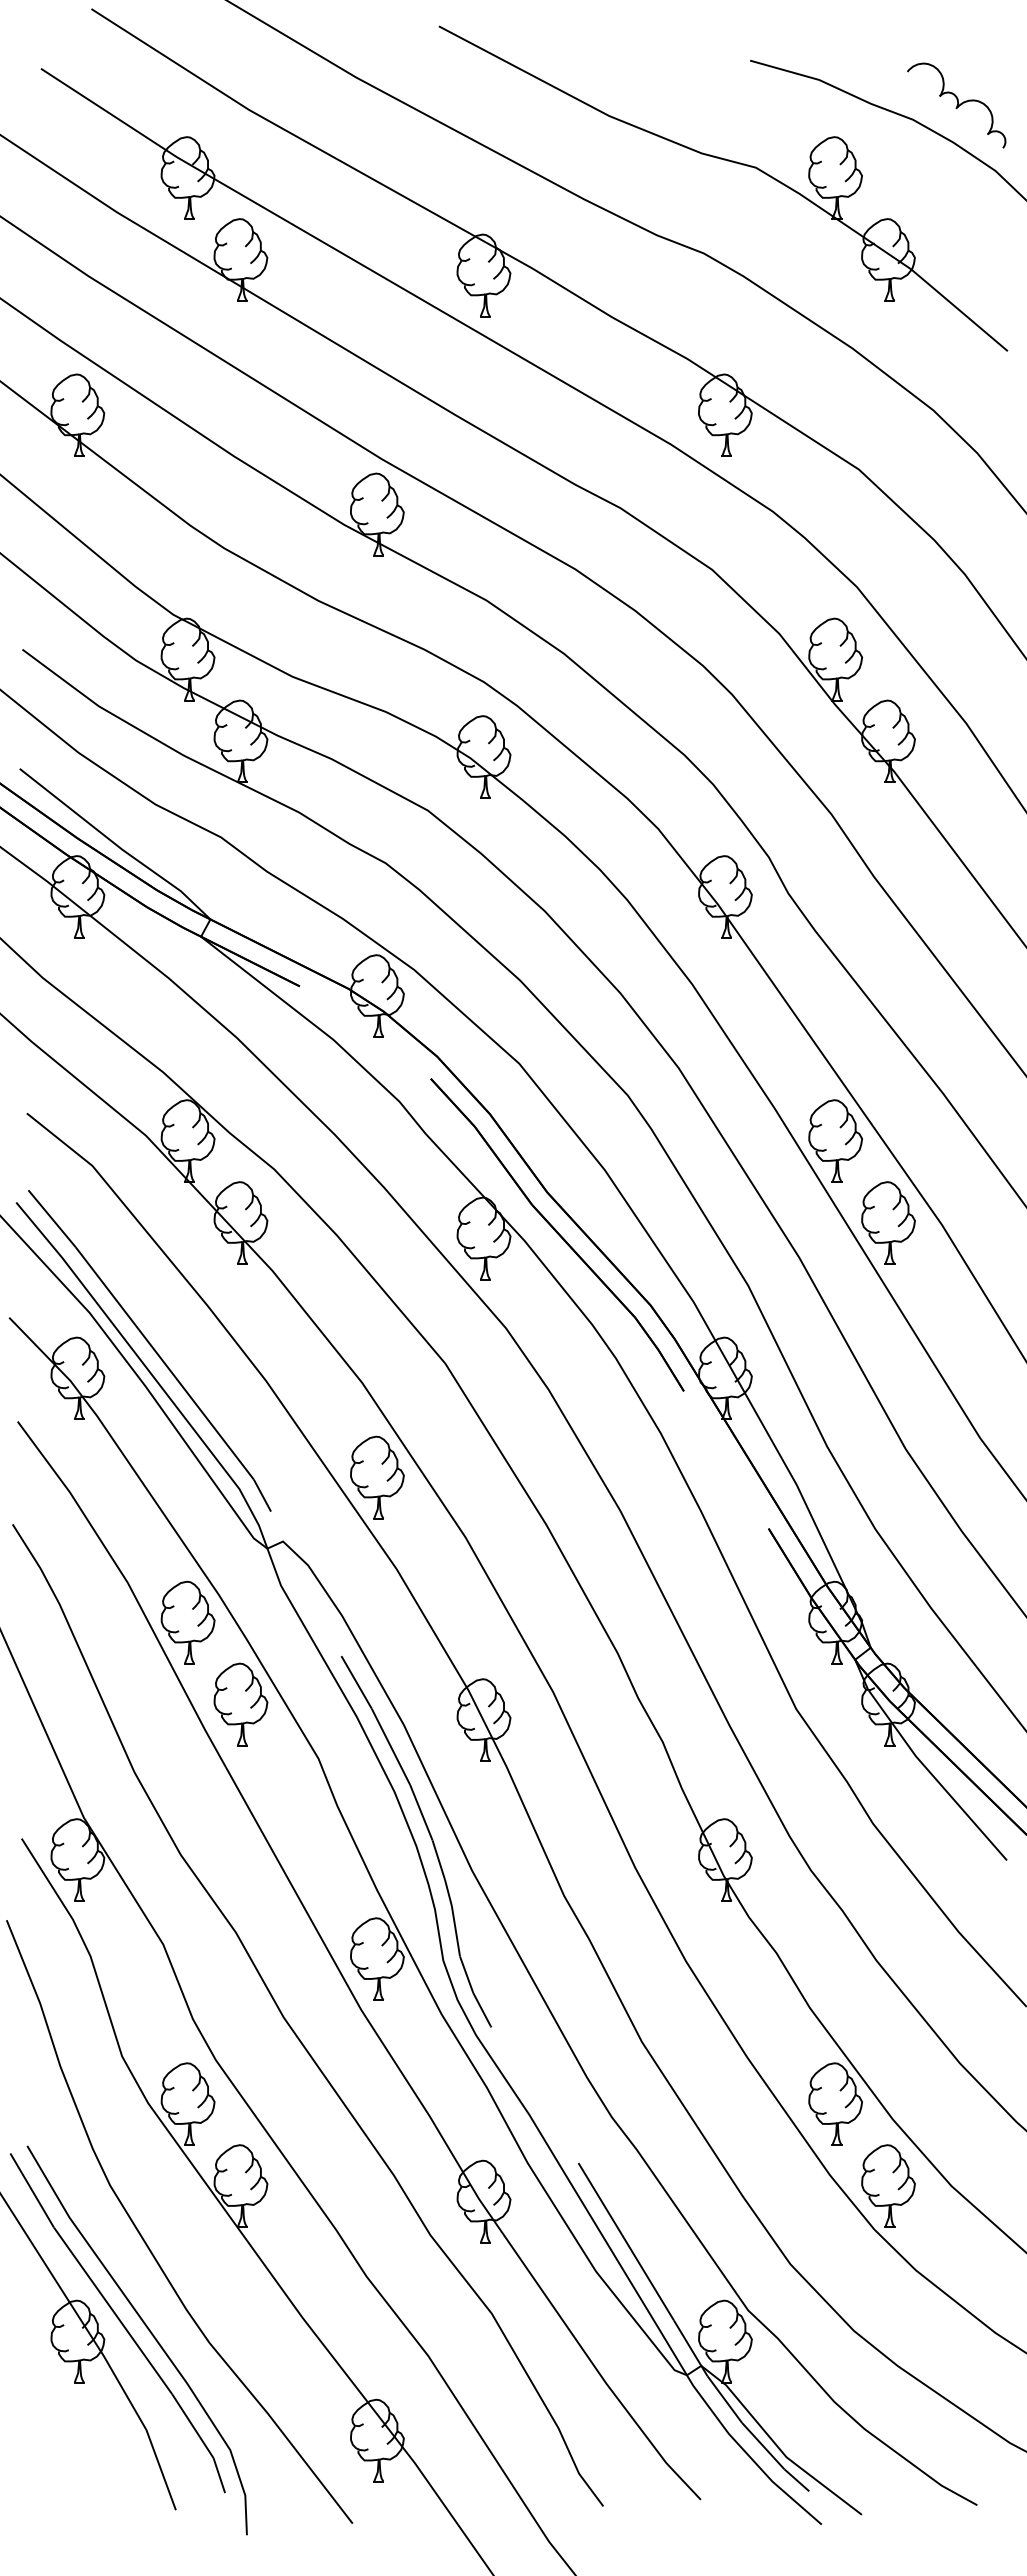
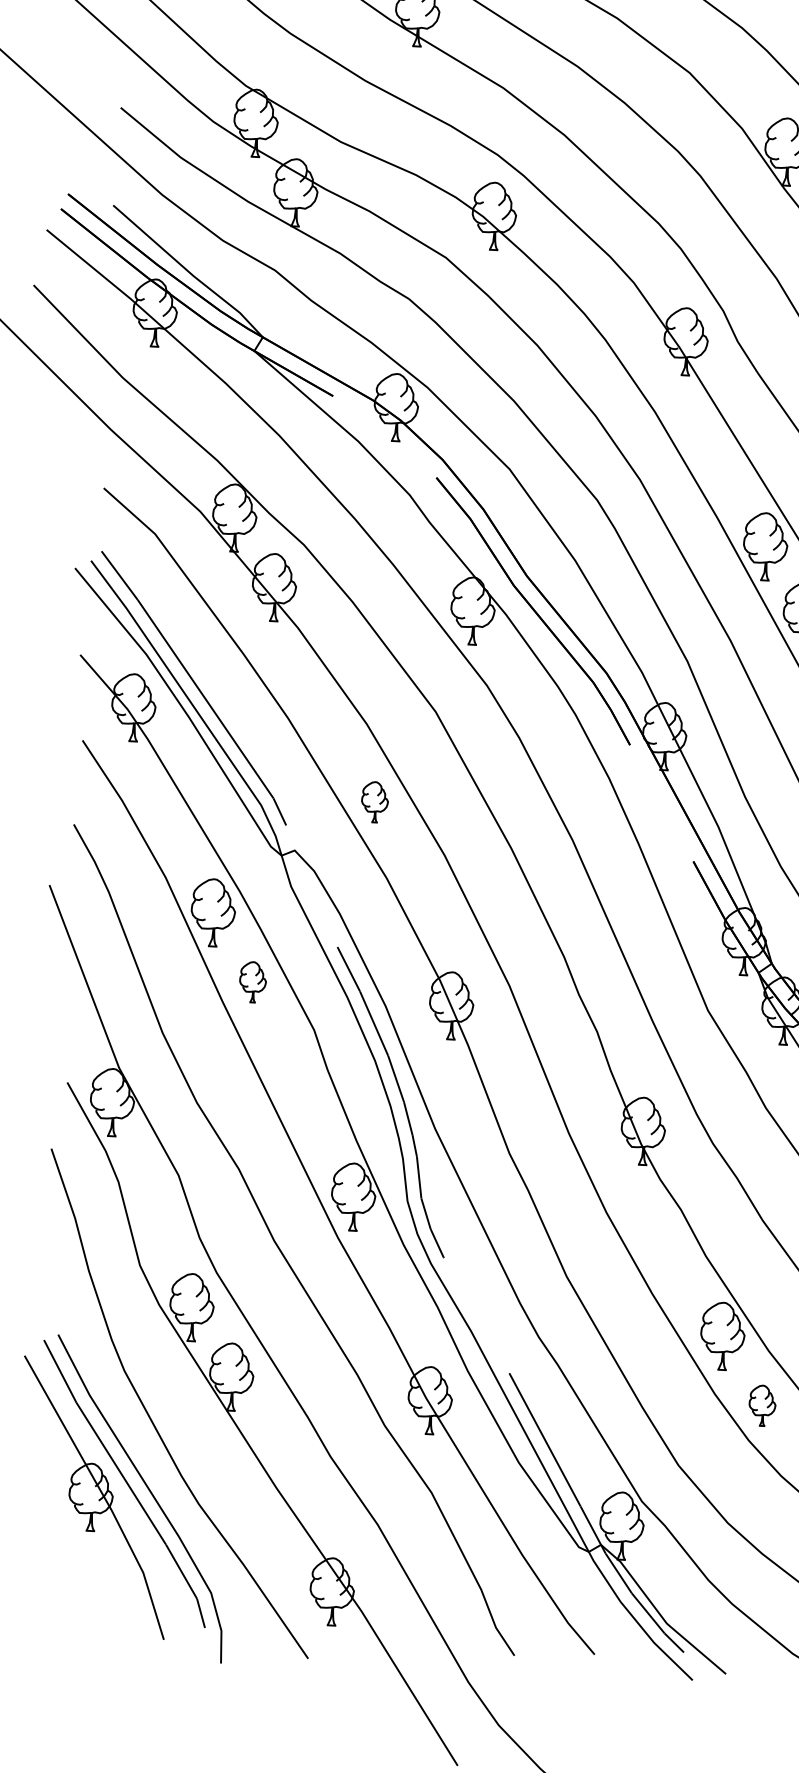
part: (377, 1477) -> (375, 802), size x0.6
part: (240, 1704) -> (252, 982), size x0.6
part: (888, 2185) -> (762, 1405), size x0.6

